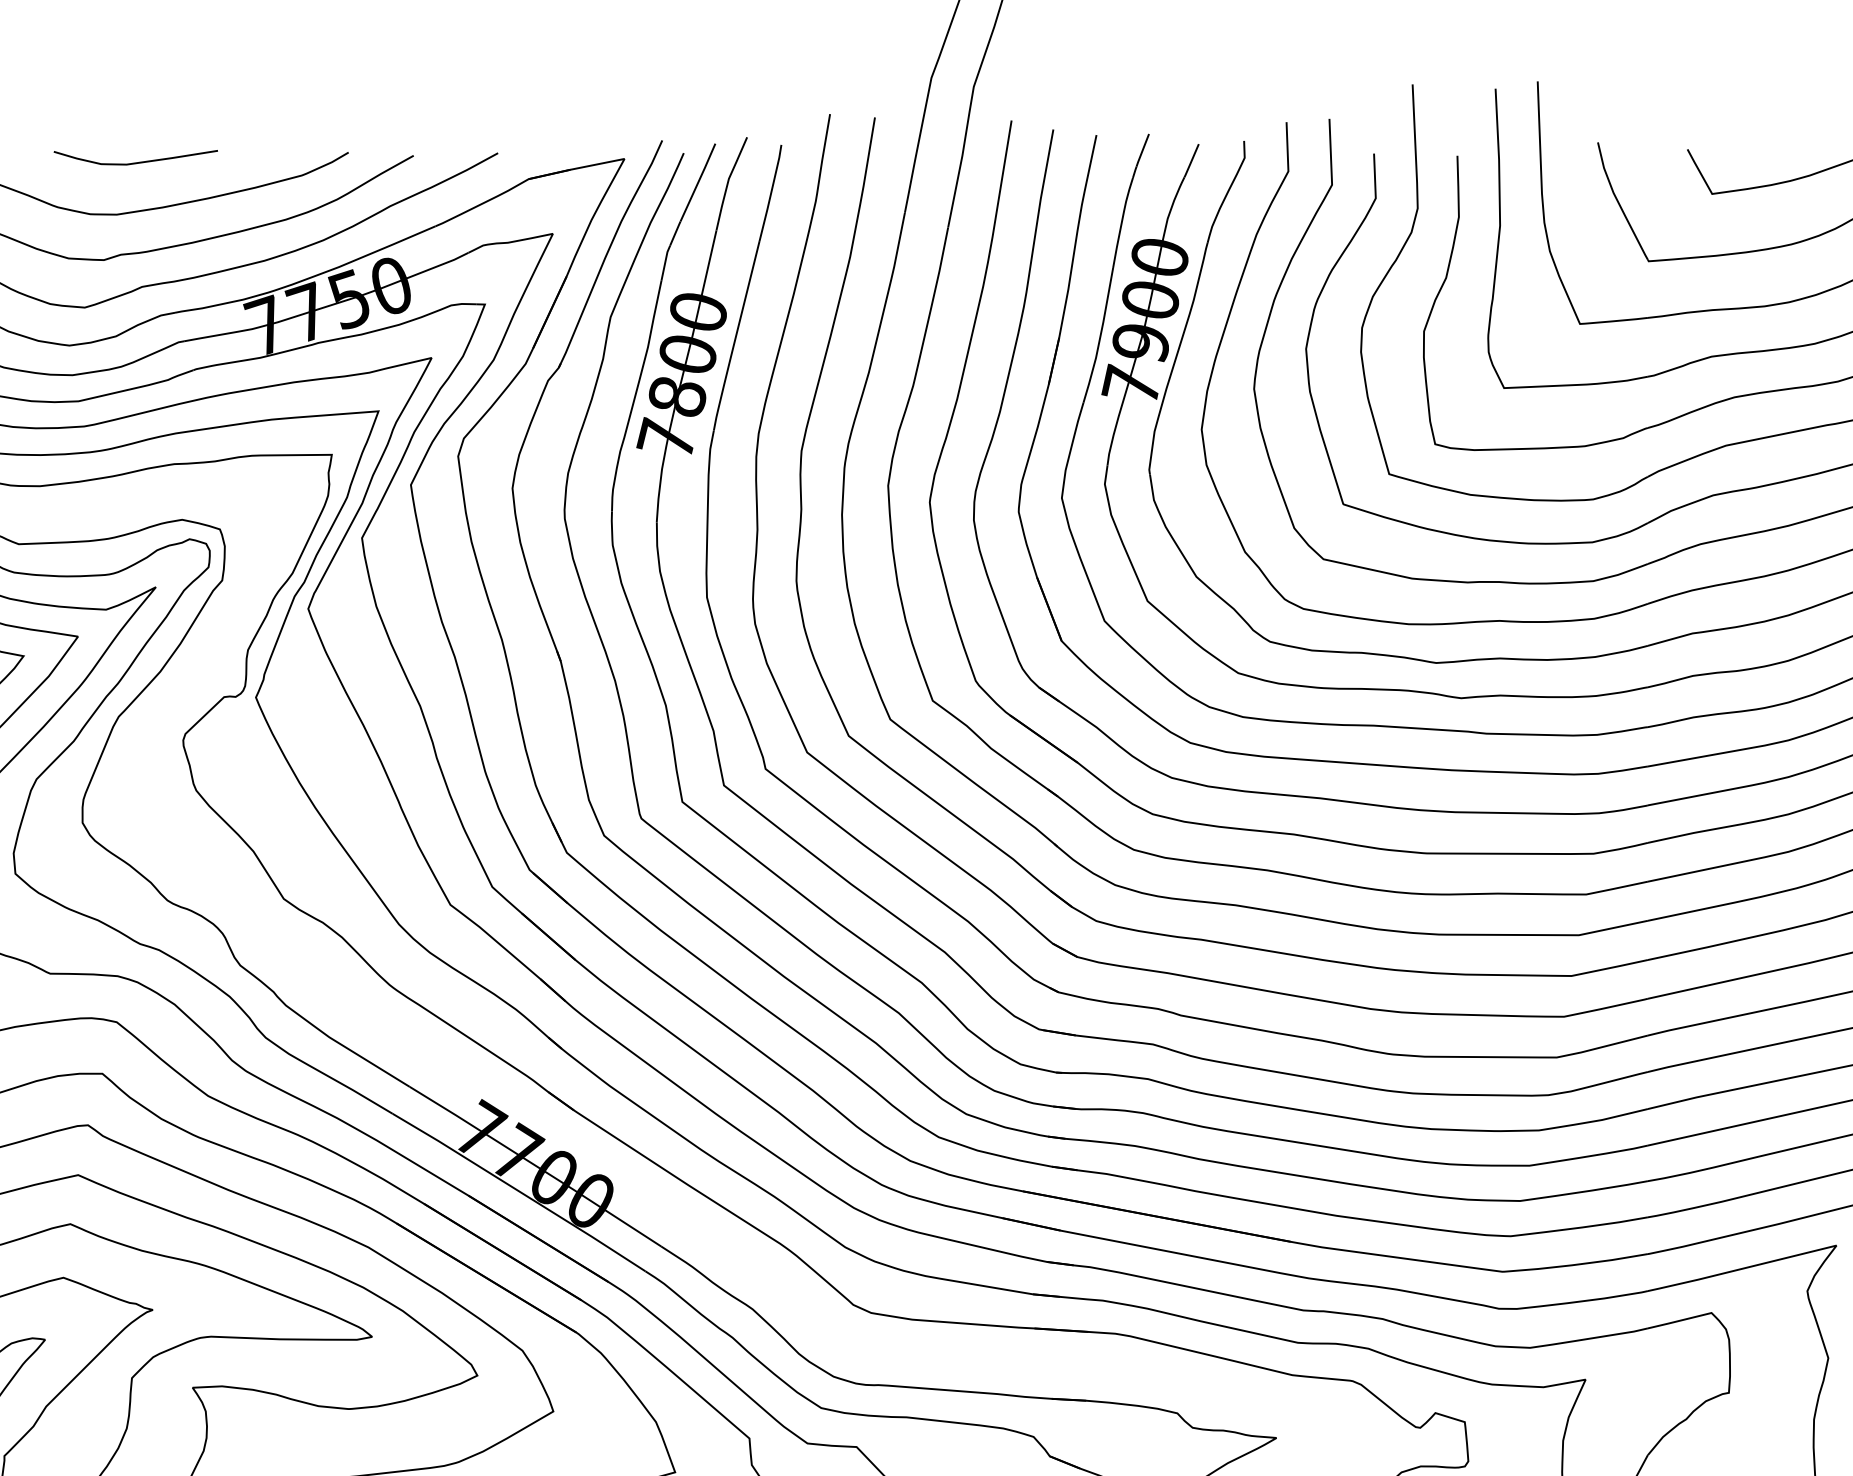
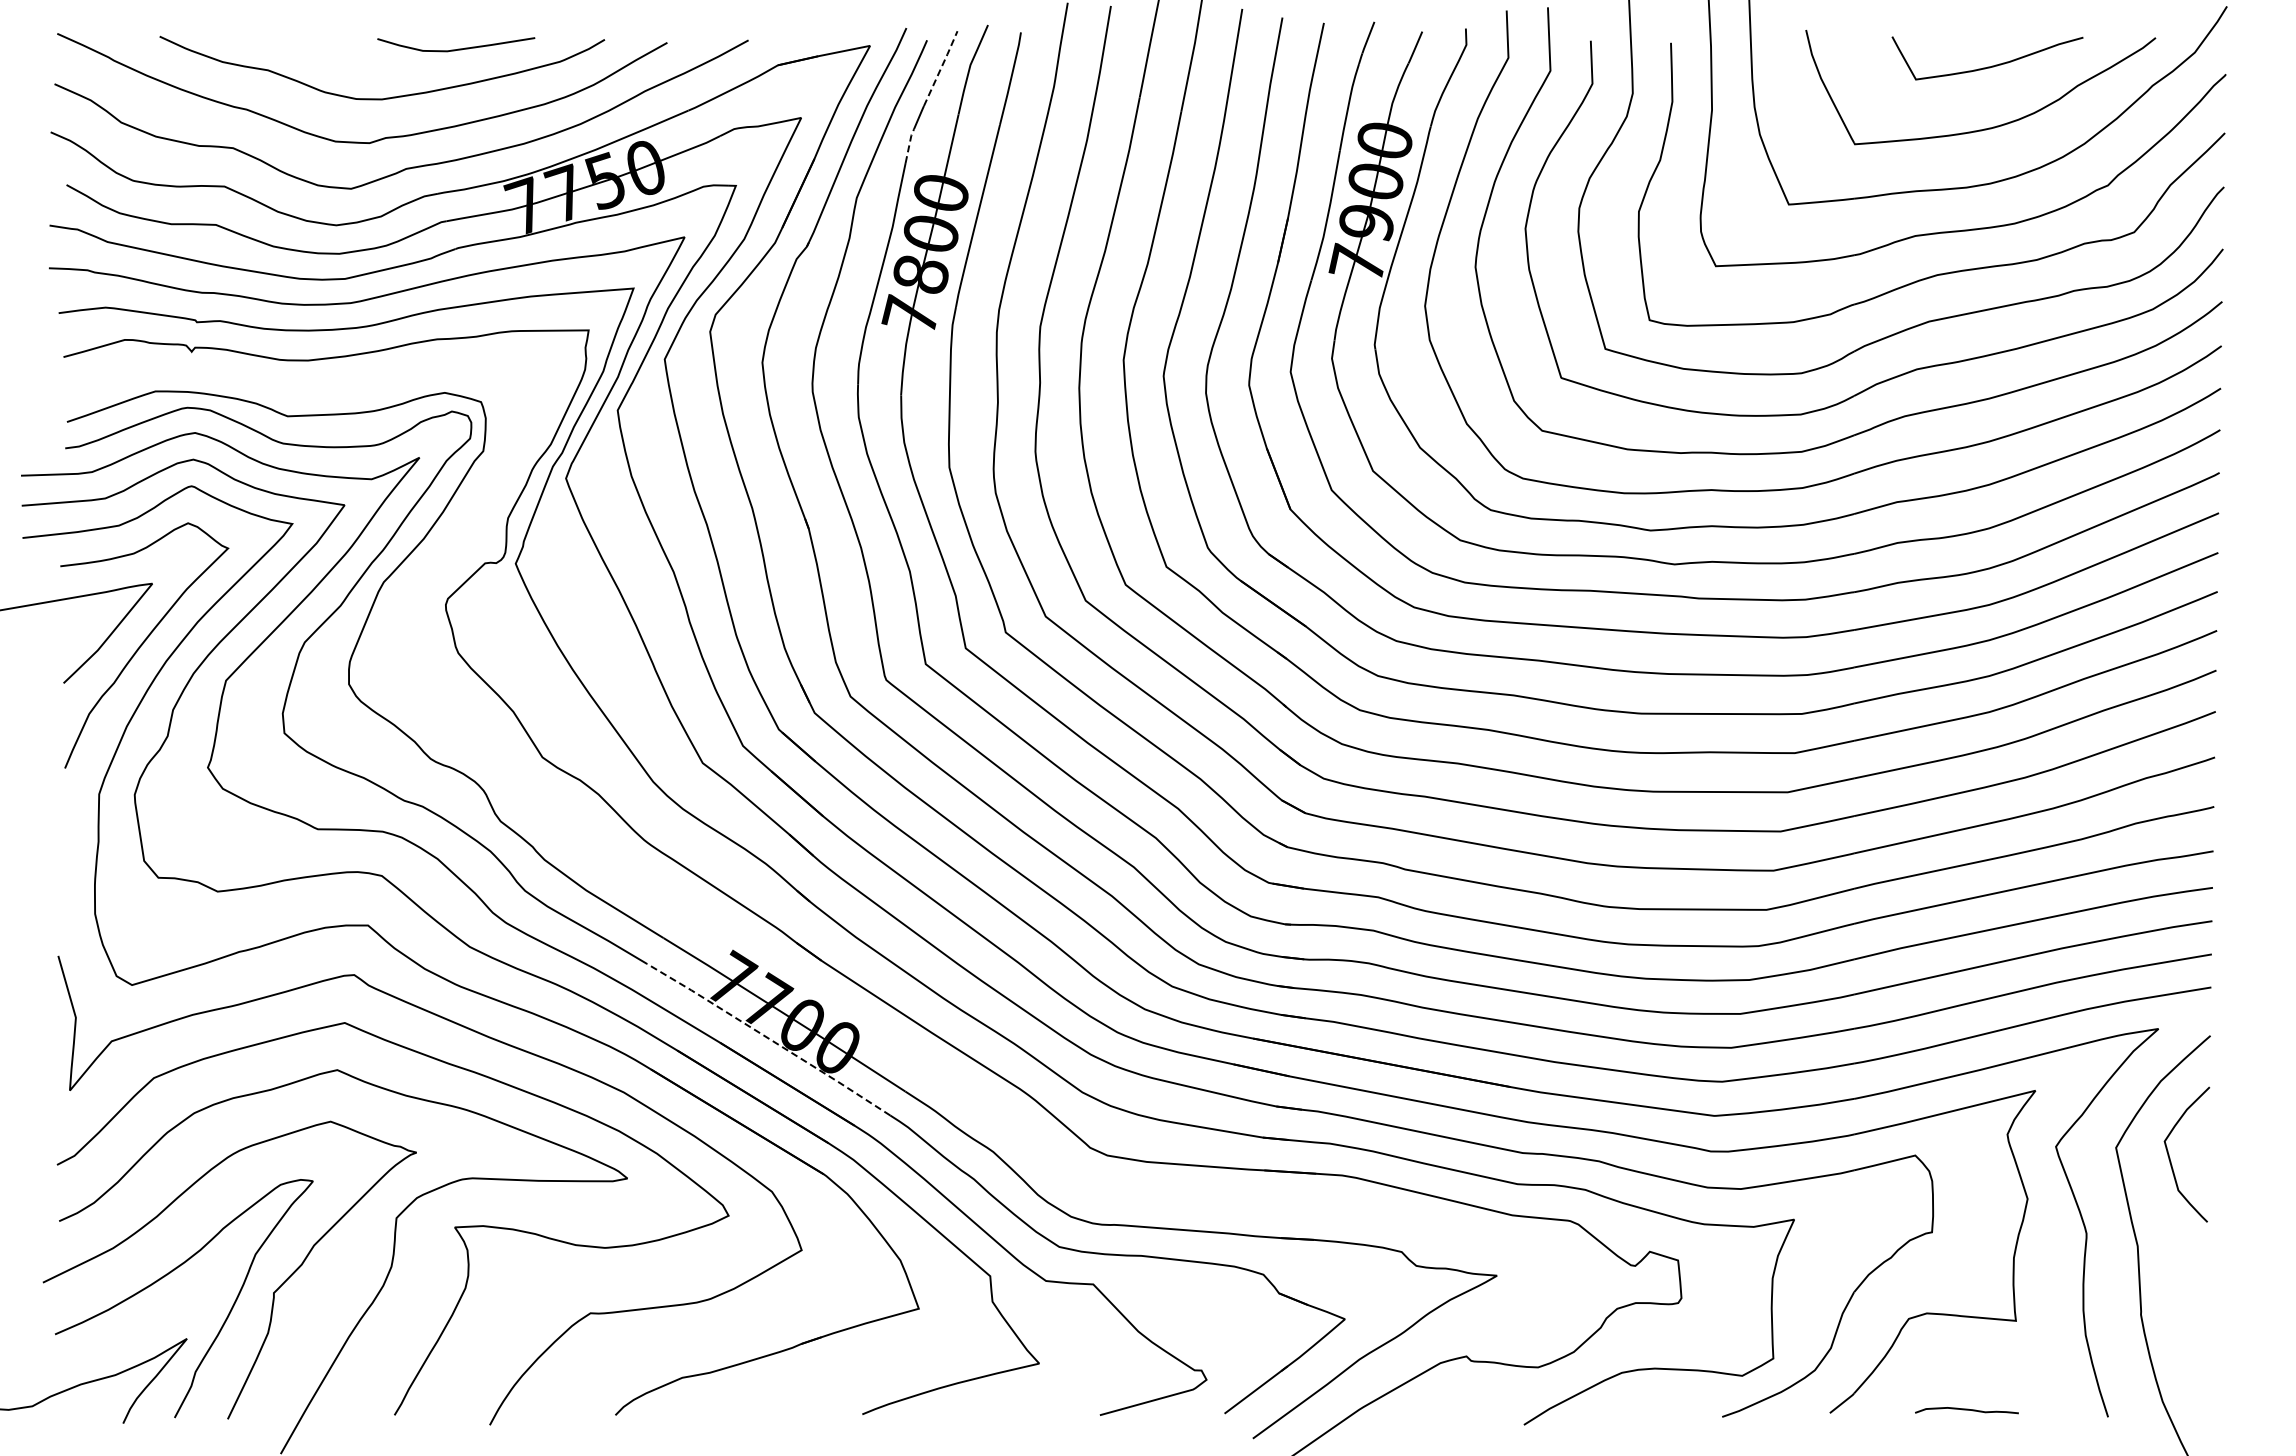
curve: (138, 161) -> (458, 48), moved
line: (698, 181) -> (941, 67), solid -> dashed
line: (665, 261) -> (909, 144), solid -> dashed
line: (518, 1191) -> (768, 1038), solid -> dashed

